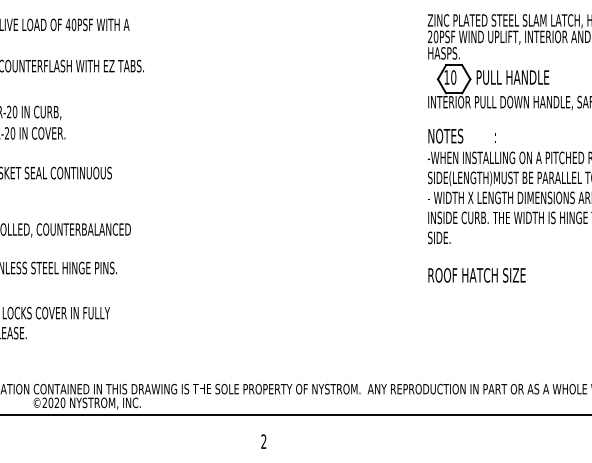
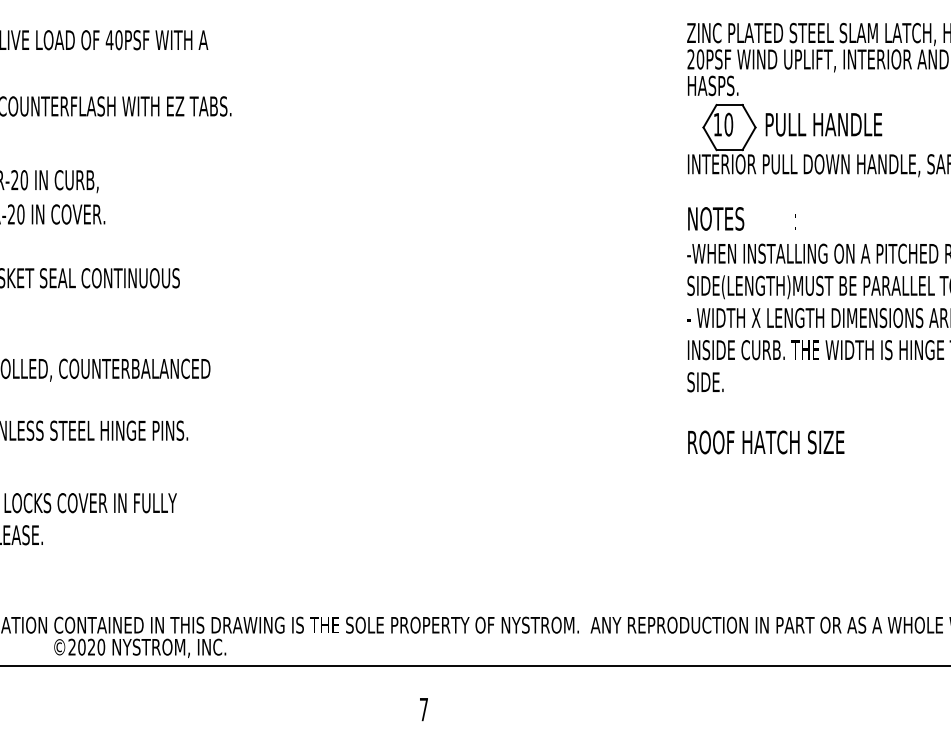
text: (263, 441) -> (423, 709), 2 -> 7

